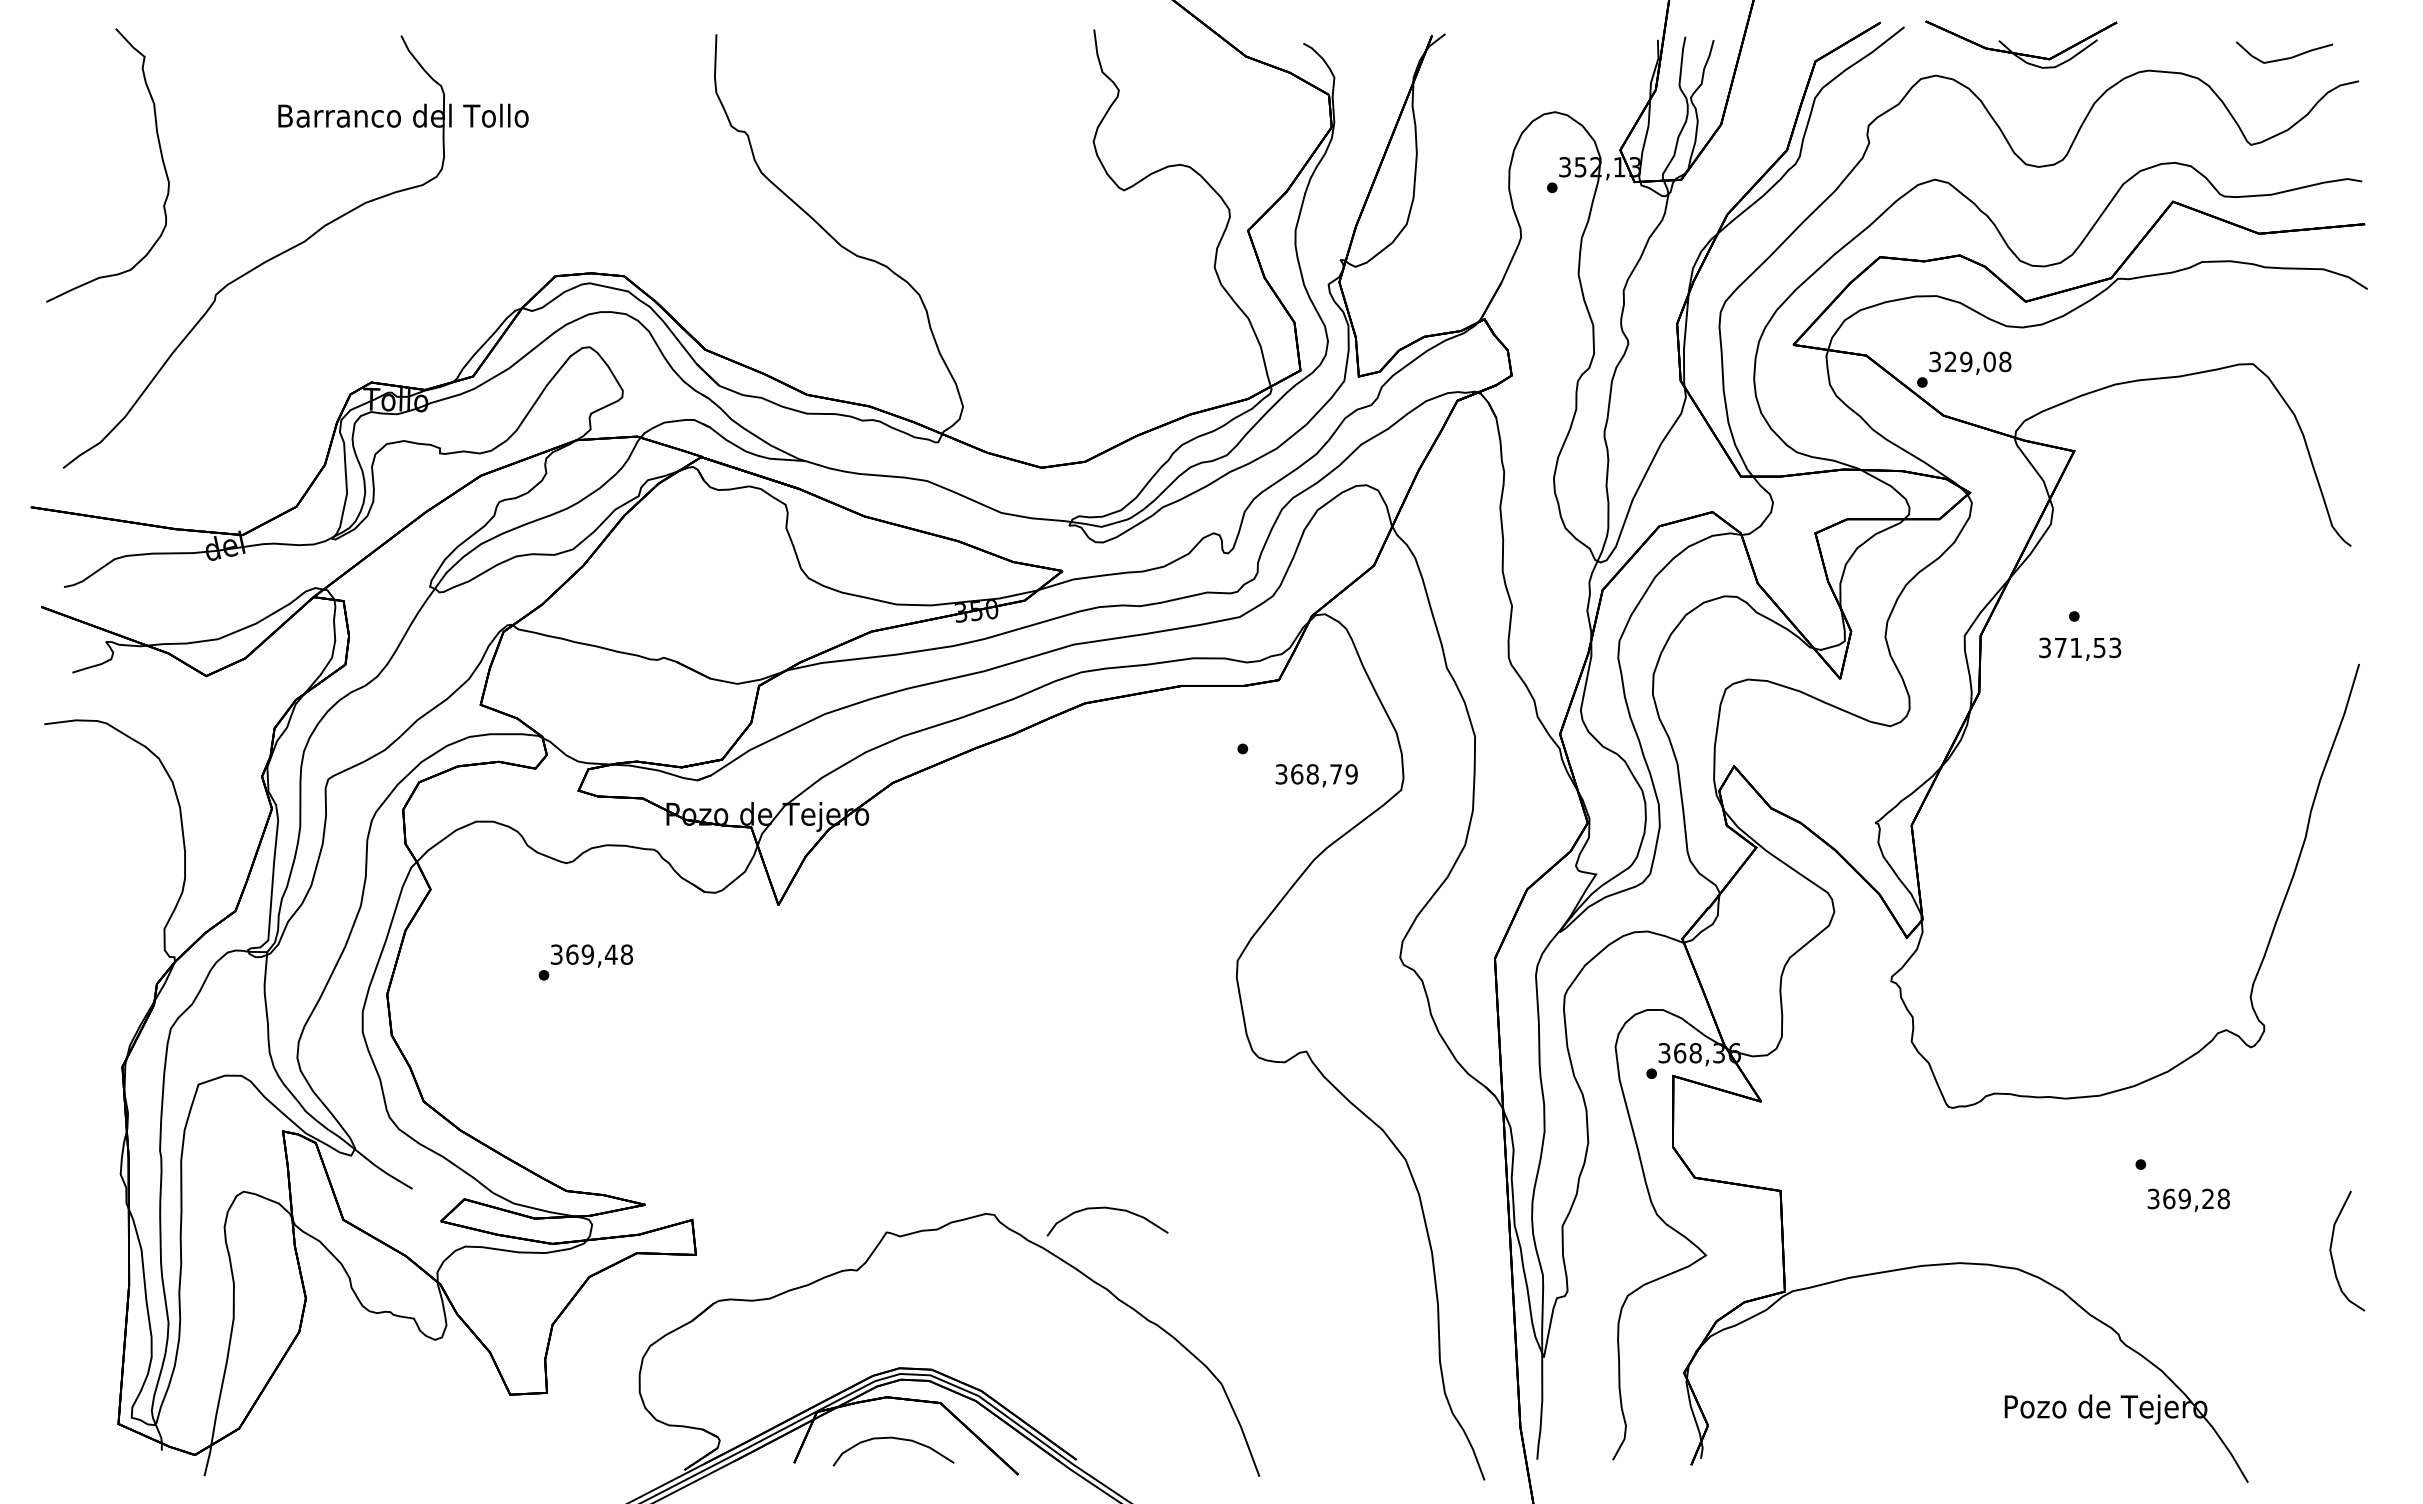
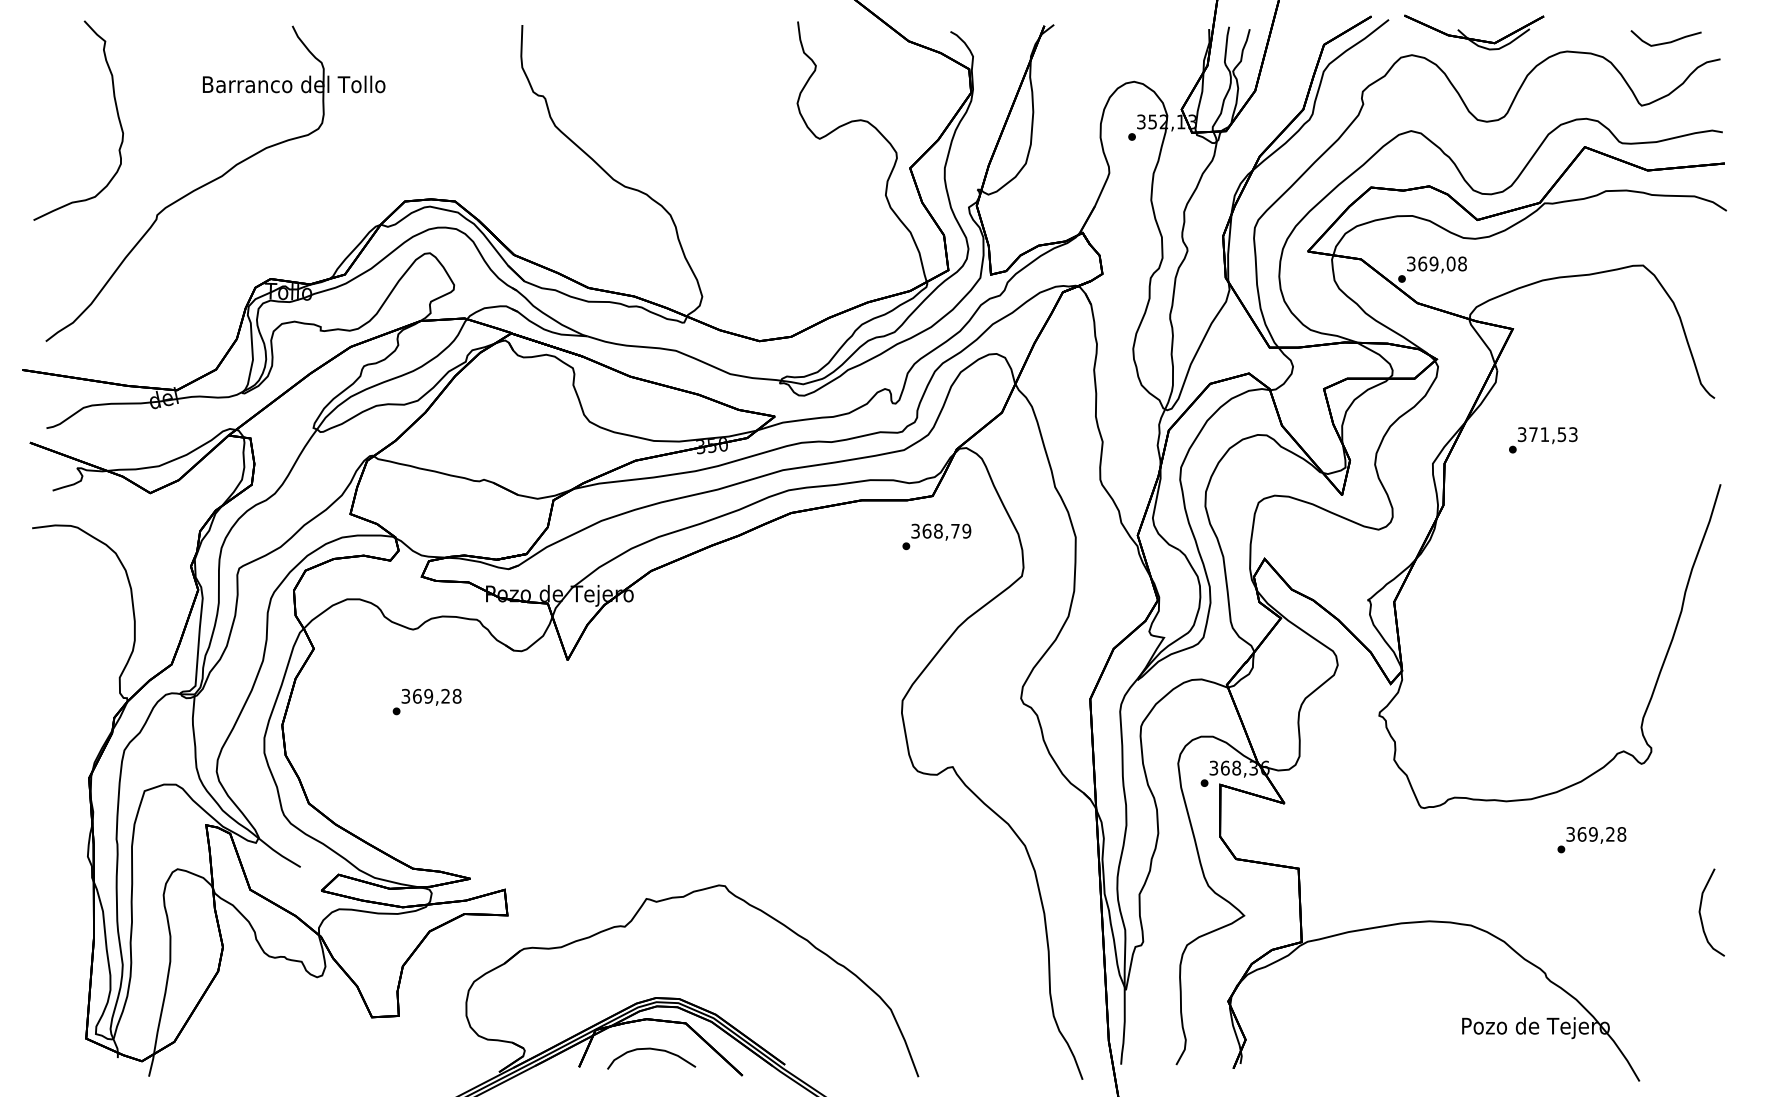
text: (1950, 361) -> (1422, 263), 329,08 -> 369,08
text: (2080, 648) -> (1547, 435), moved
text: (1316, 775) -> (941, 532), moved
text: (610, 954) -> (445, 696), 369,48 -> 369,28
text: (2188, 1200) -> (1596, 835), moved
curve: (1109, 1209) -> (809, 882), removed

